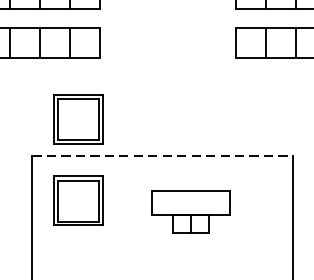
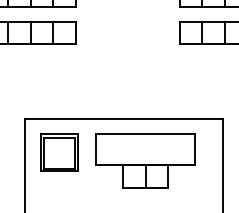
part: (78, 118) -> (59, 90), removed
line: (163, 155) -> (124, 118), dashed -> solid
part: (191, 211) -> (145, 160), size x1.67

